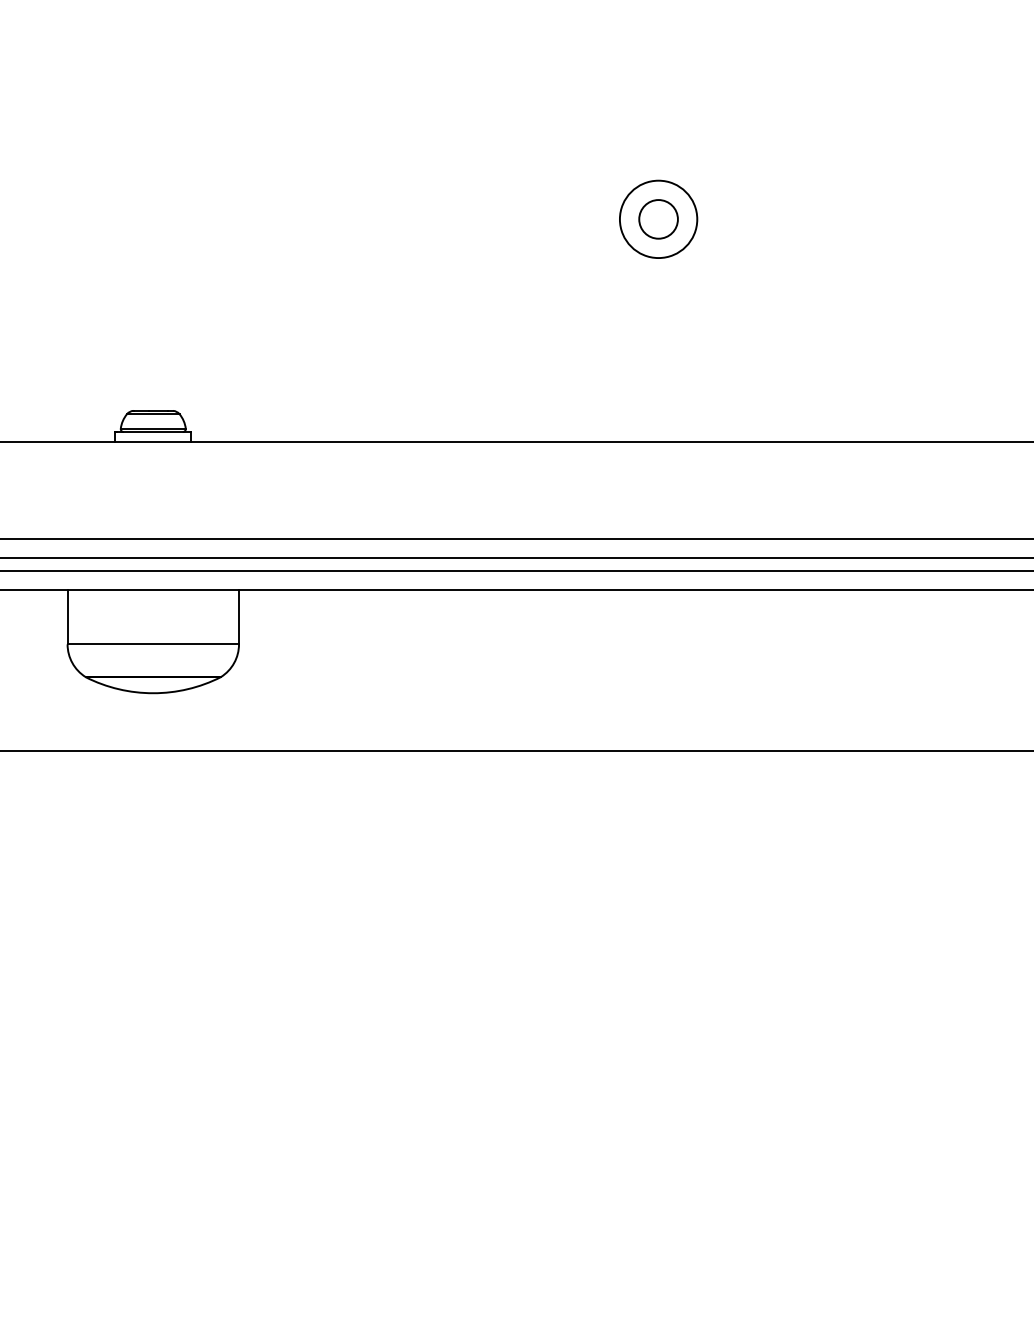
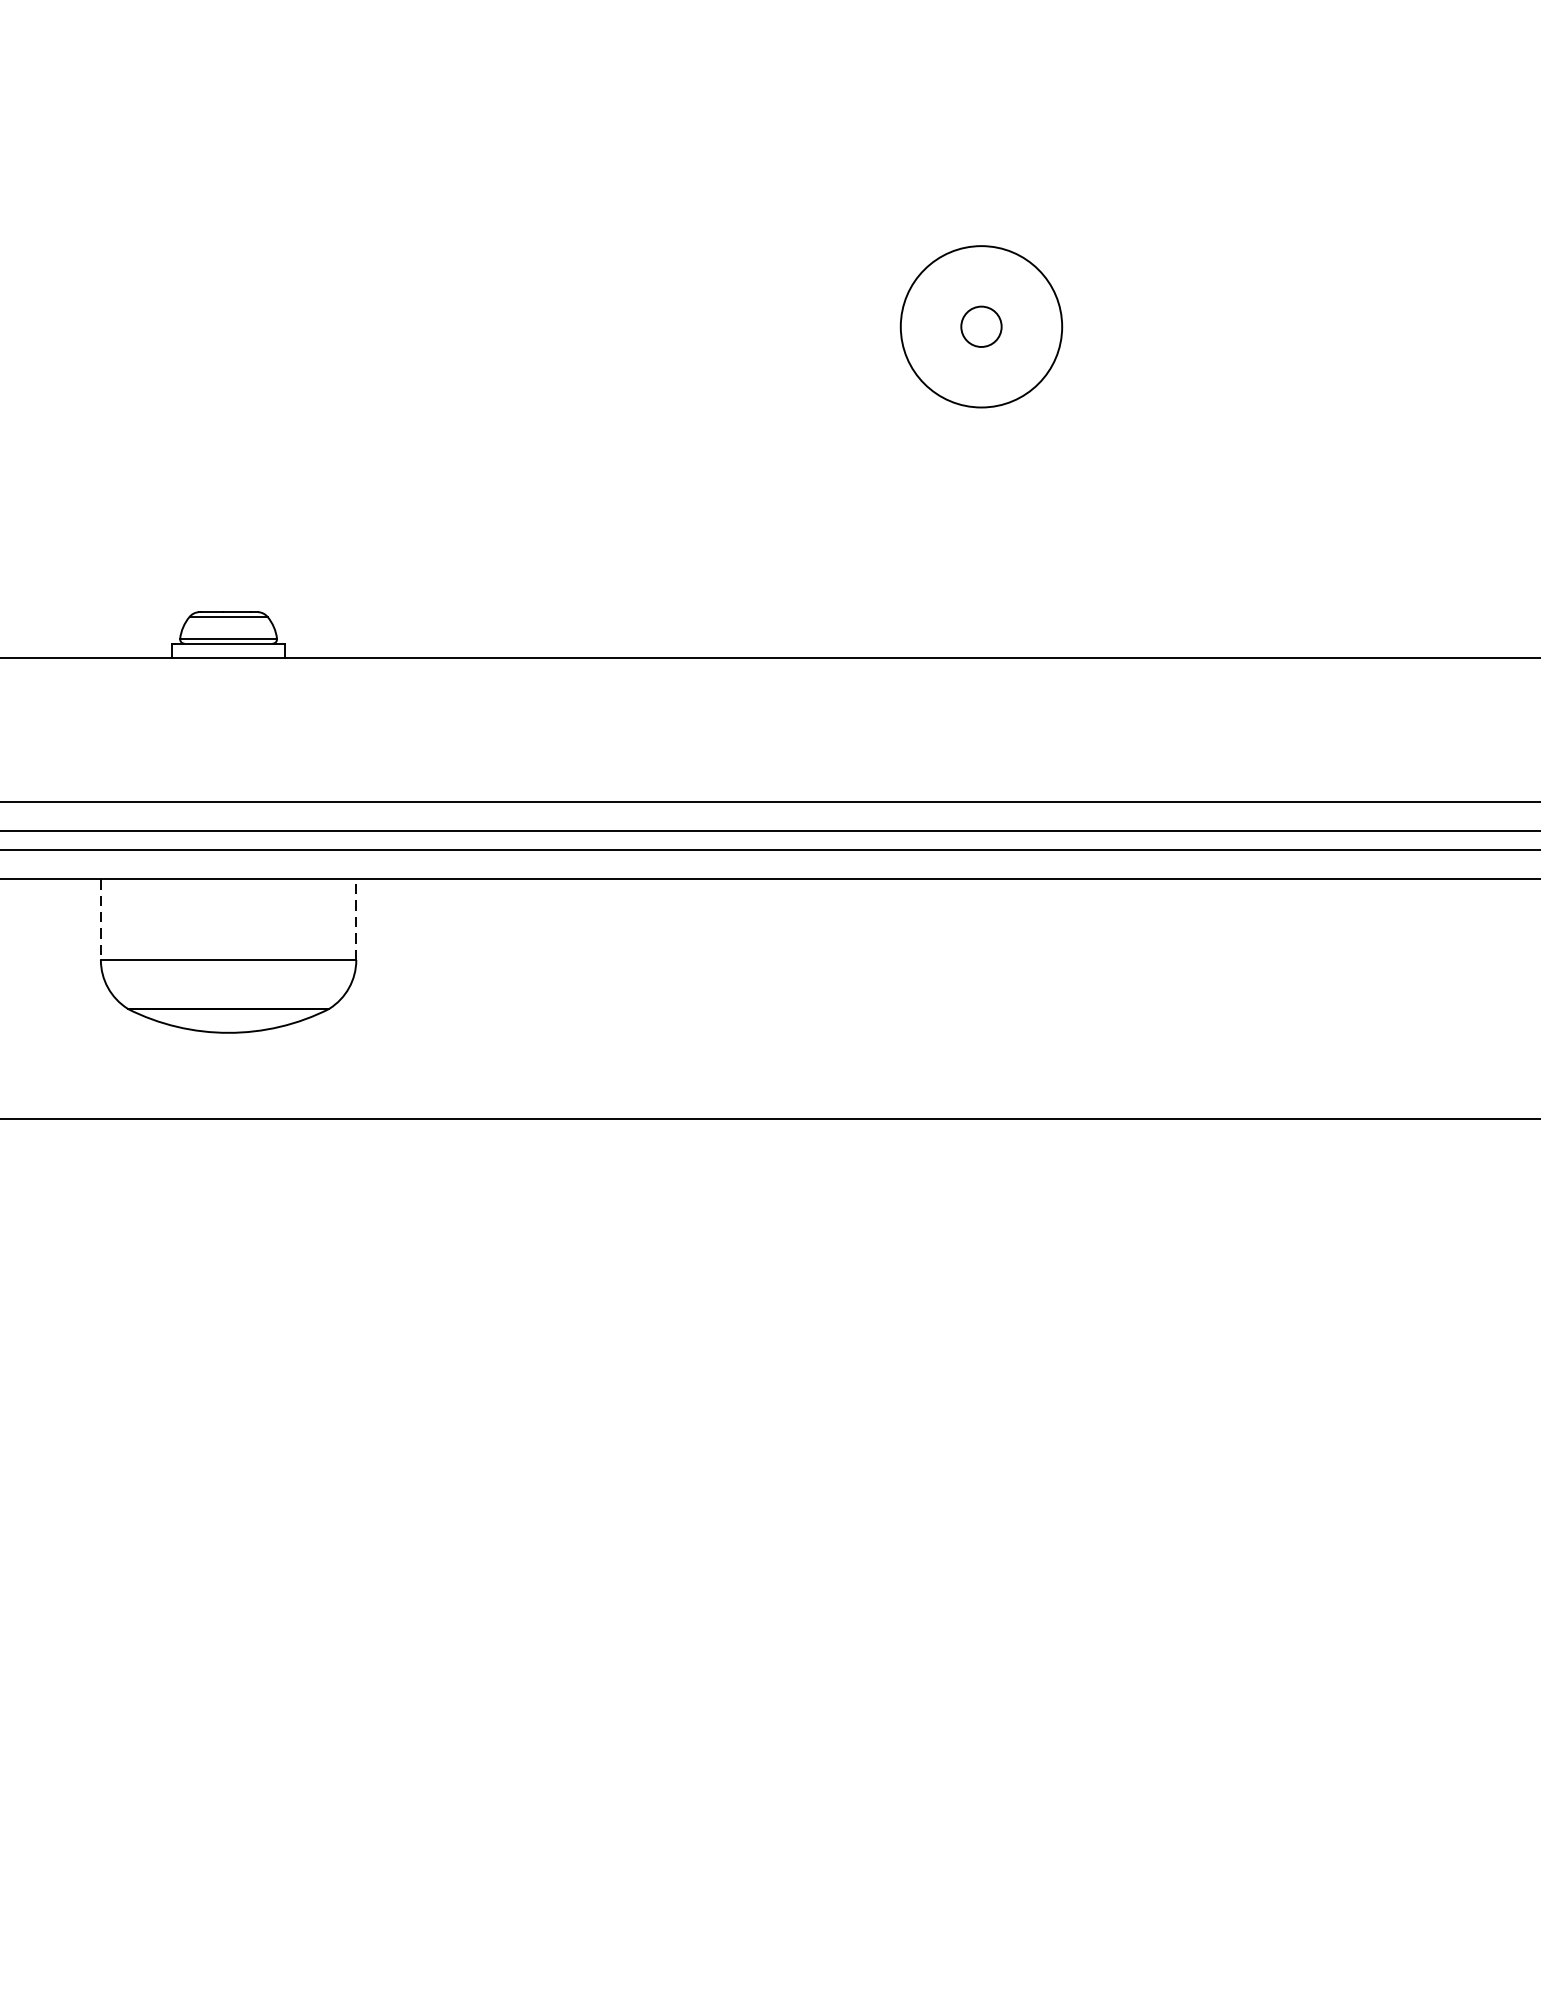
circle: (658, 219) -> (981, 326), size x0.7
circle: (658, 219) -> (981, 326), size x1.4
line: (239, 616) -> (357, 918), solid -> dashed
line: (67, 617) -> (100, 920), solid -> dashed

